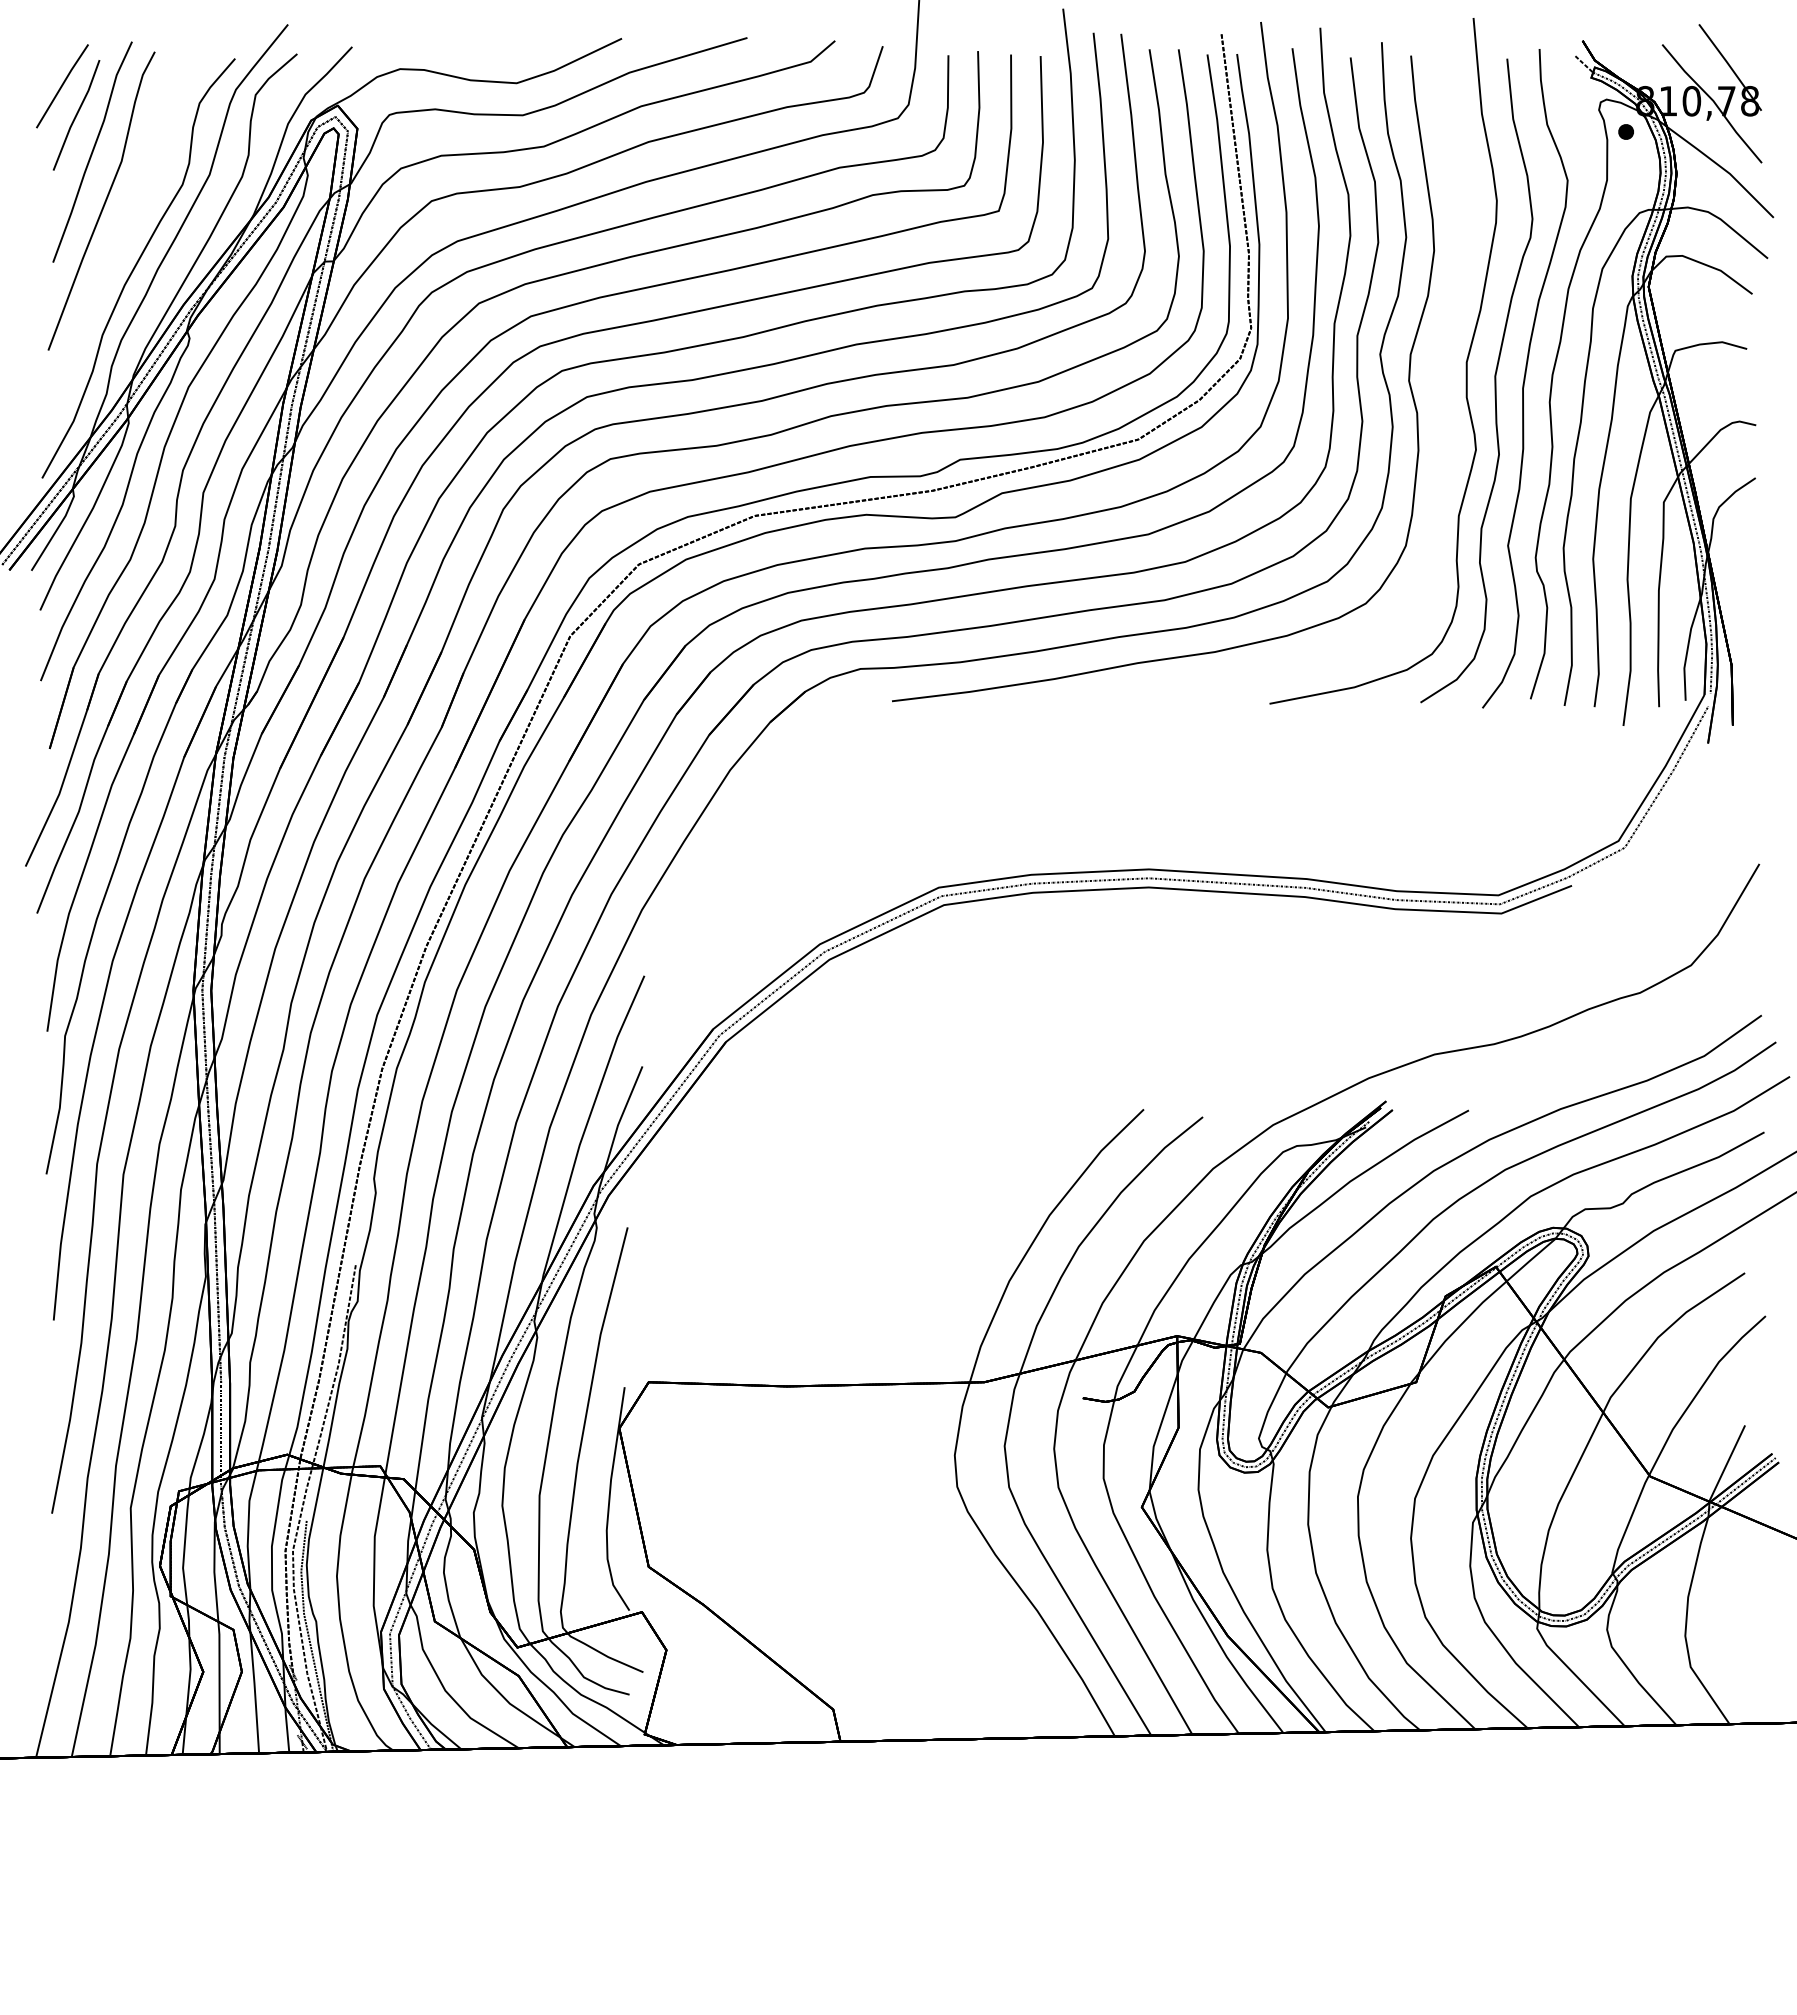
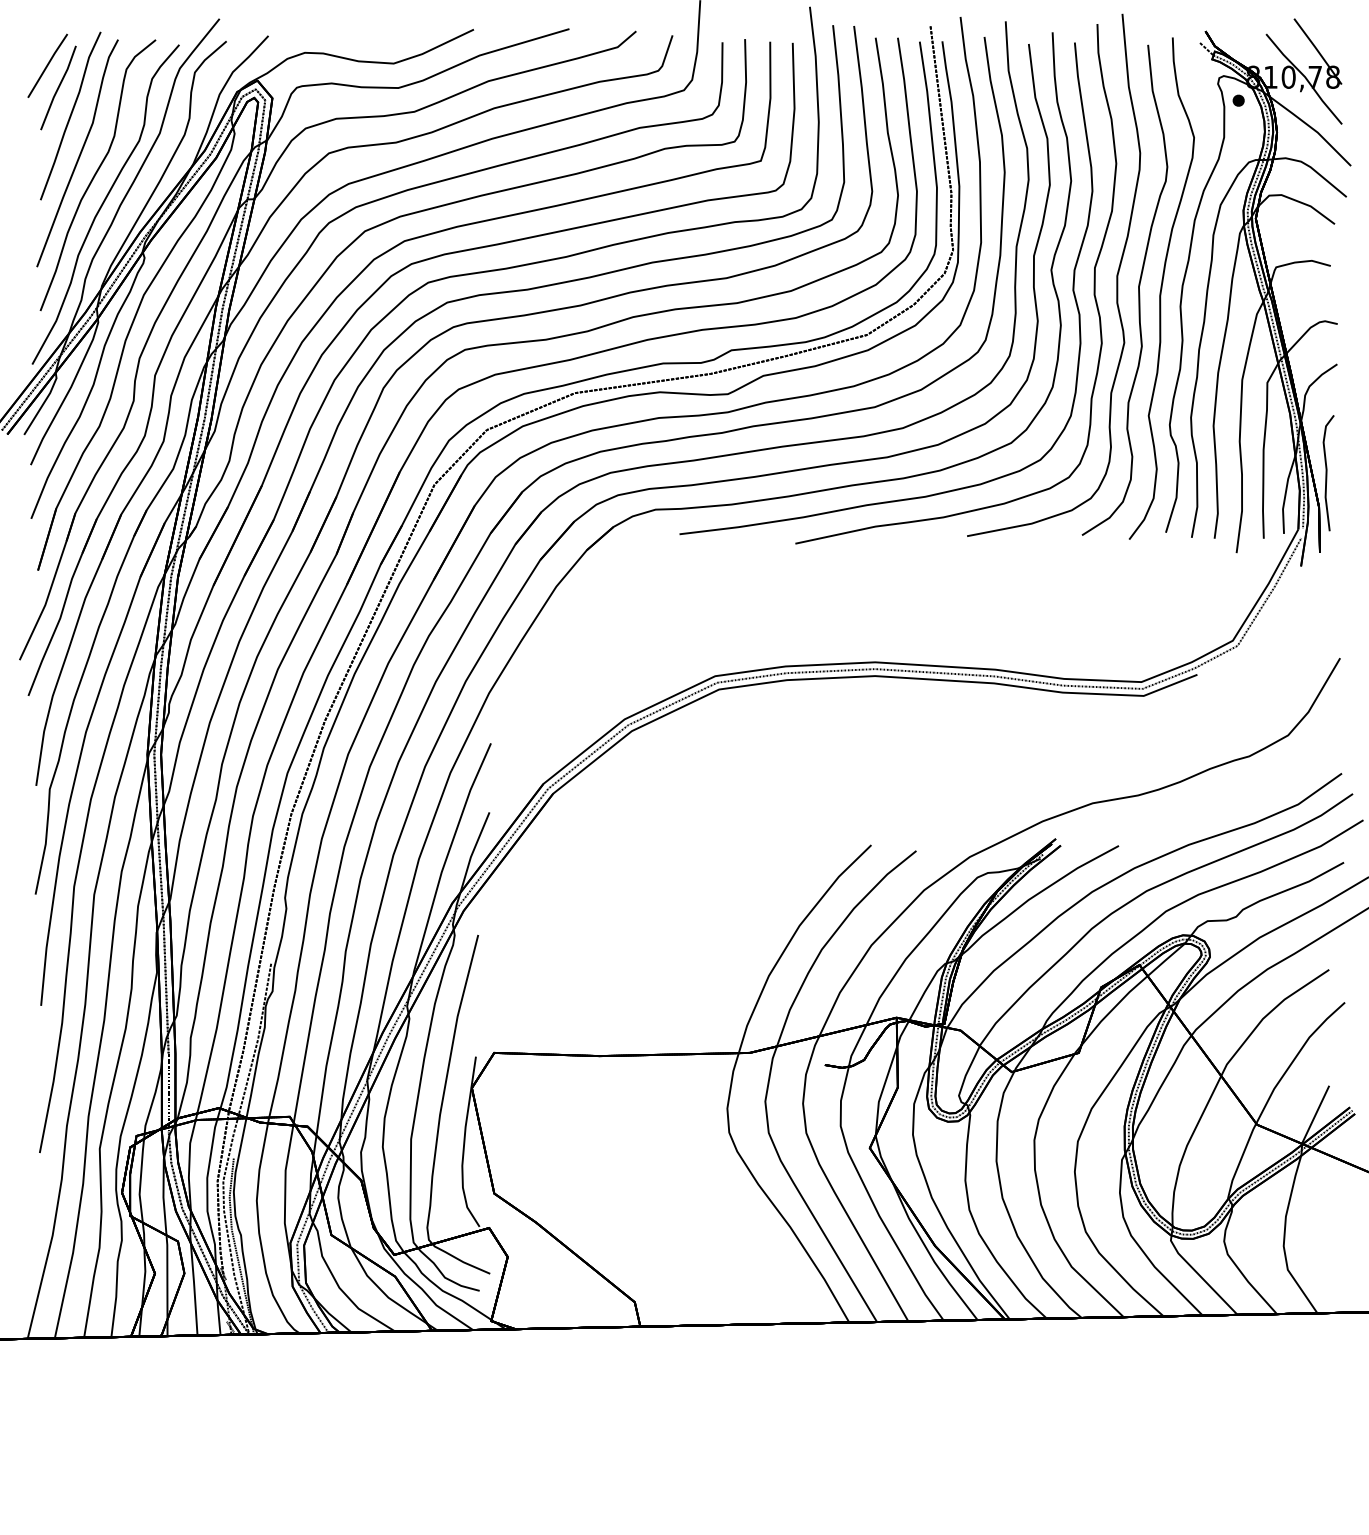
part: (128, 229) -> (98, 174), added
part: (1436, 372) -> (1094, 283), added
part: (1743, 620) -> (1328, 472), added

